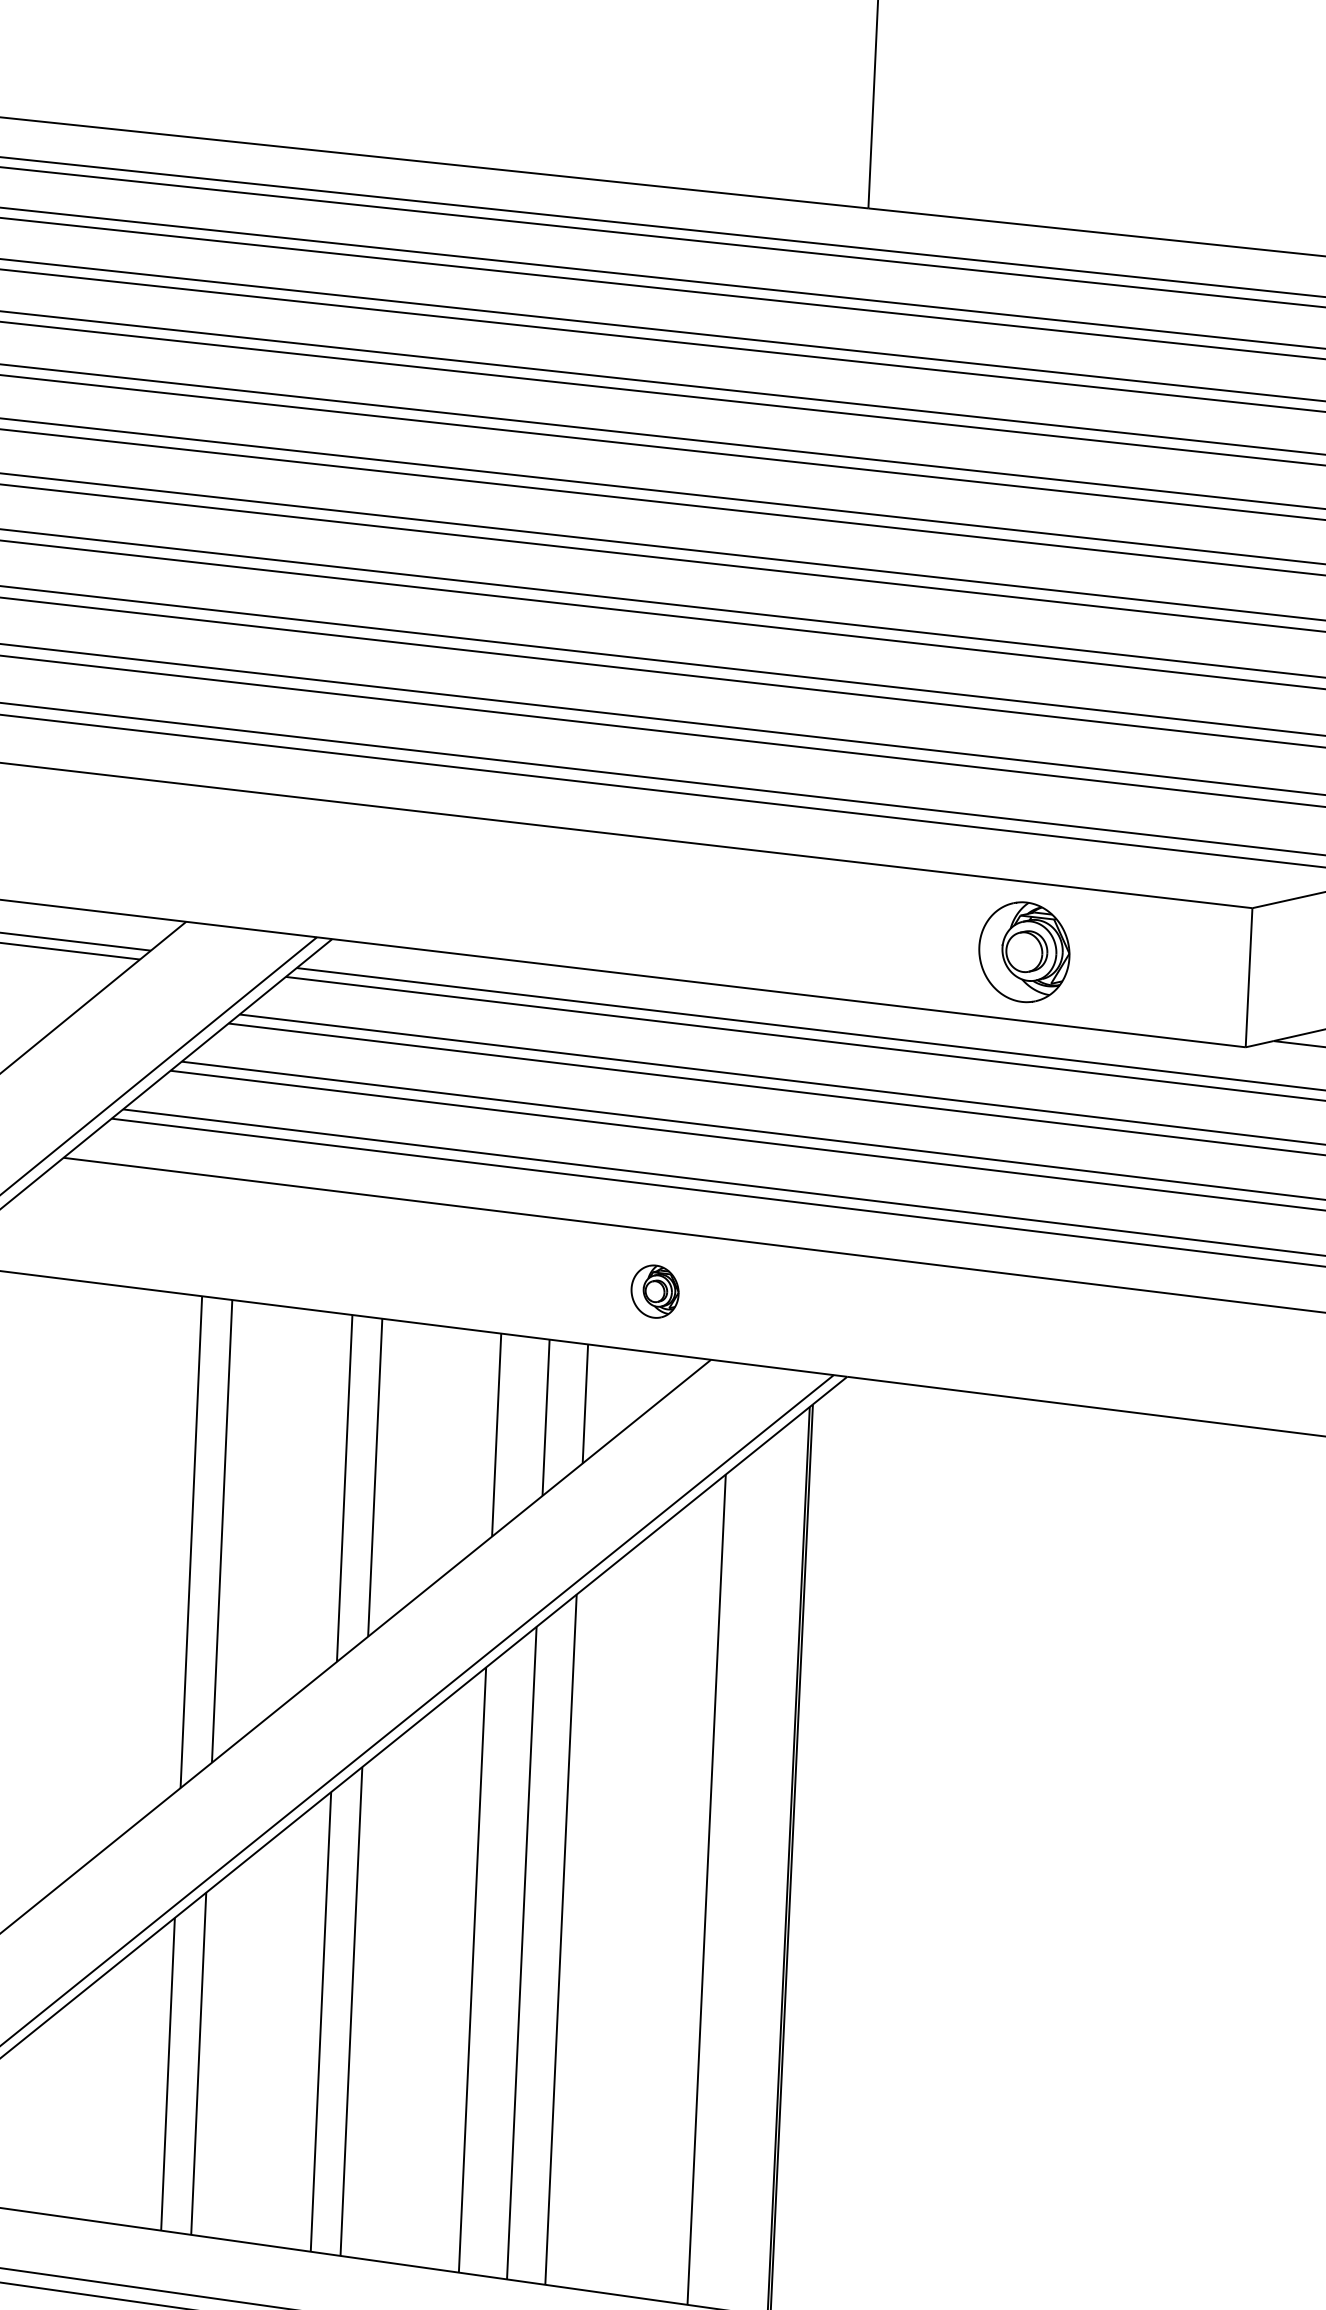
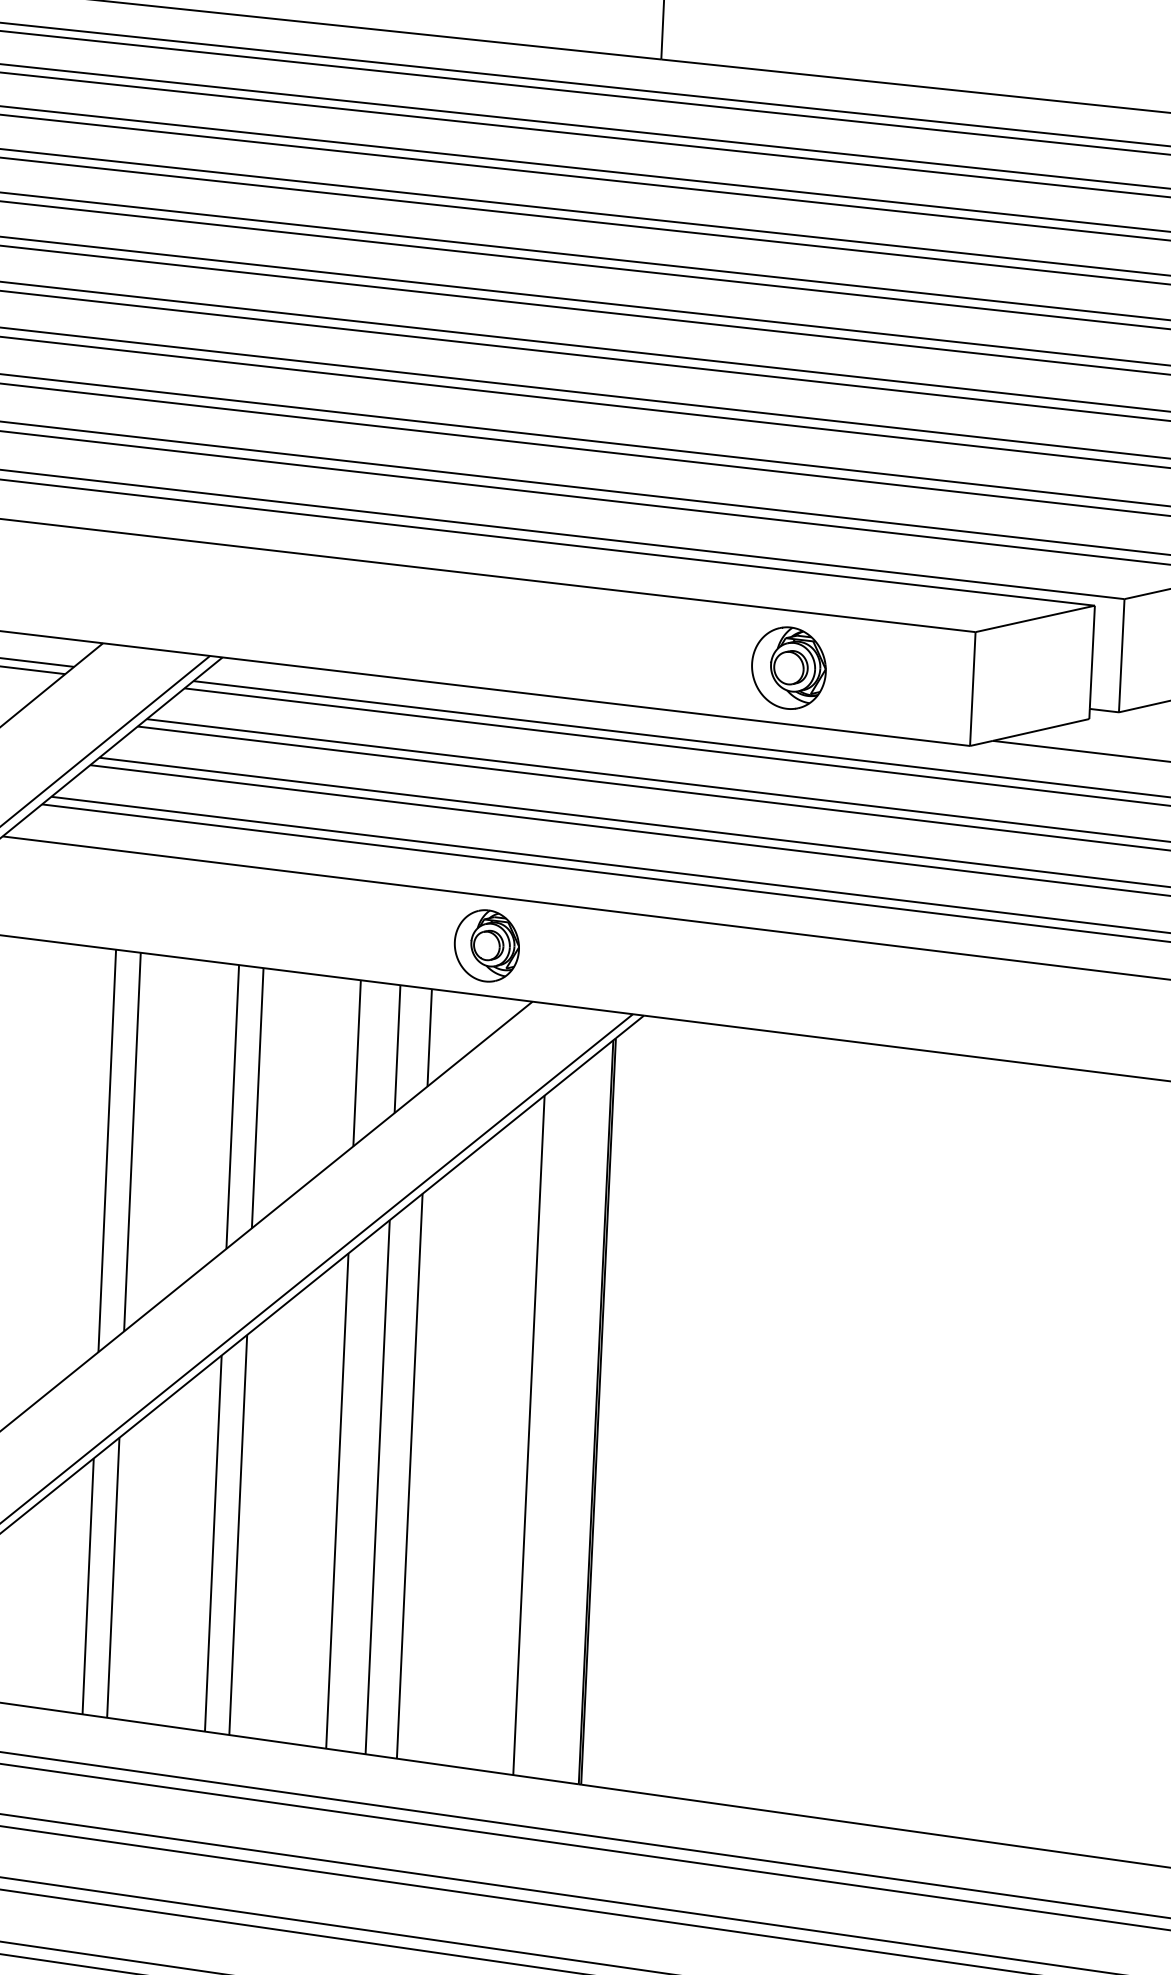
part: (654, 1291) -> (486, 945), size x1.67

